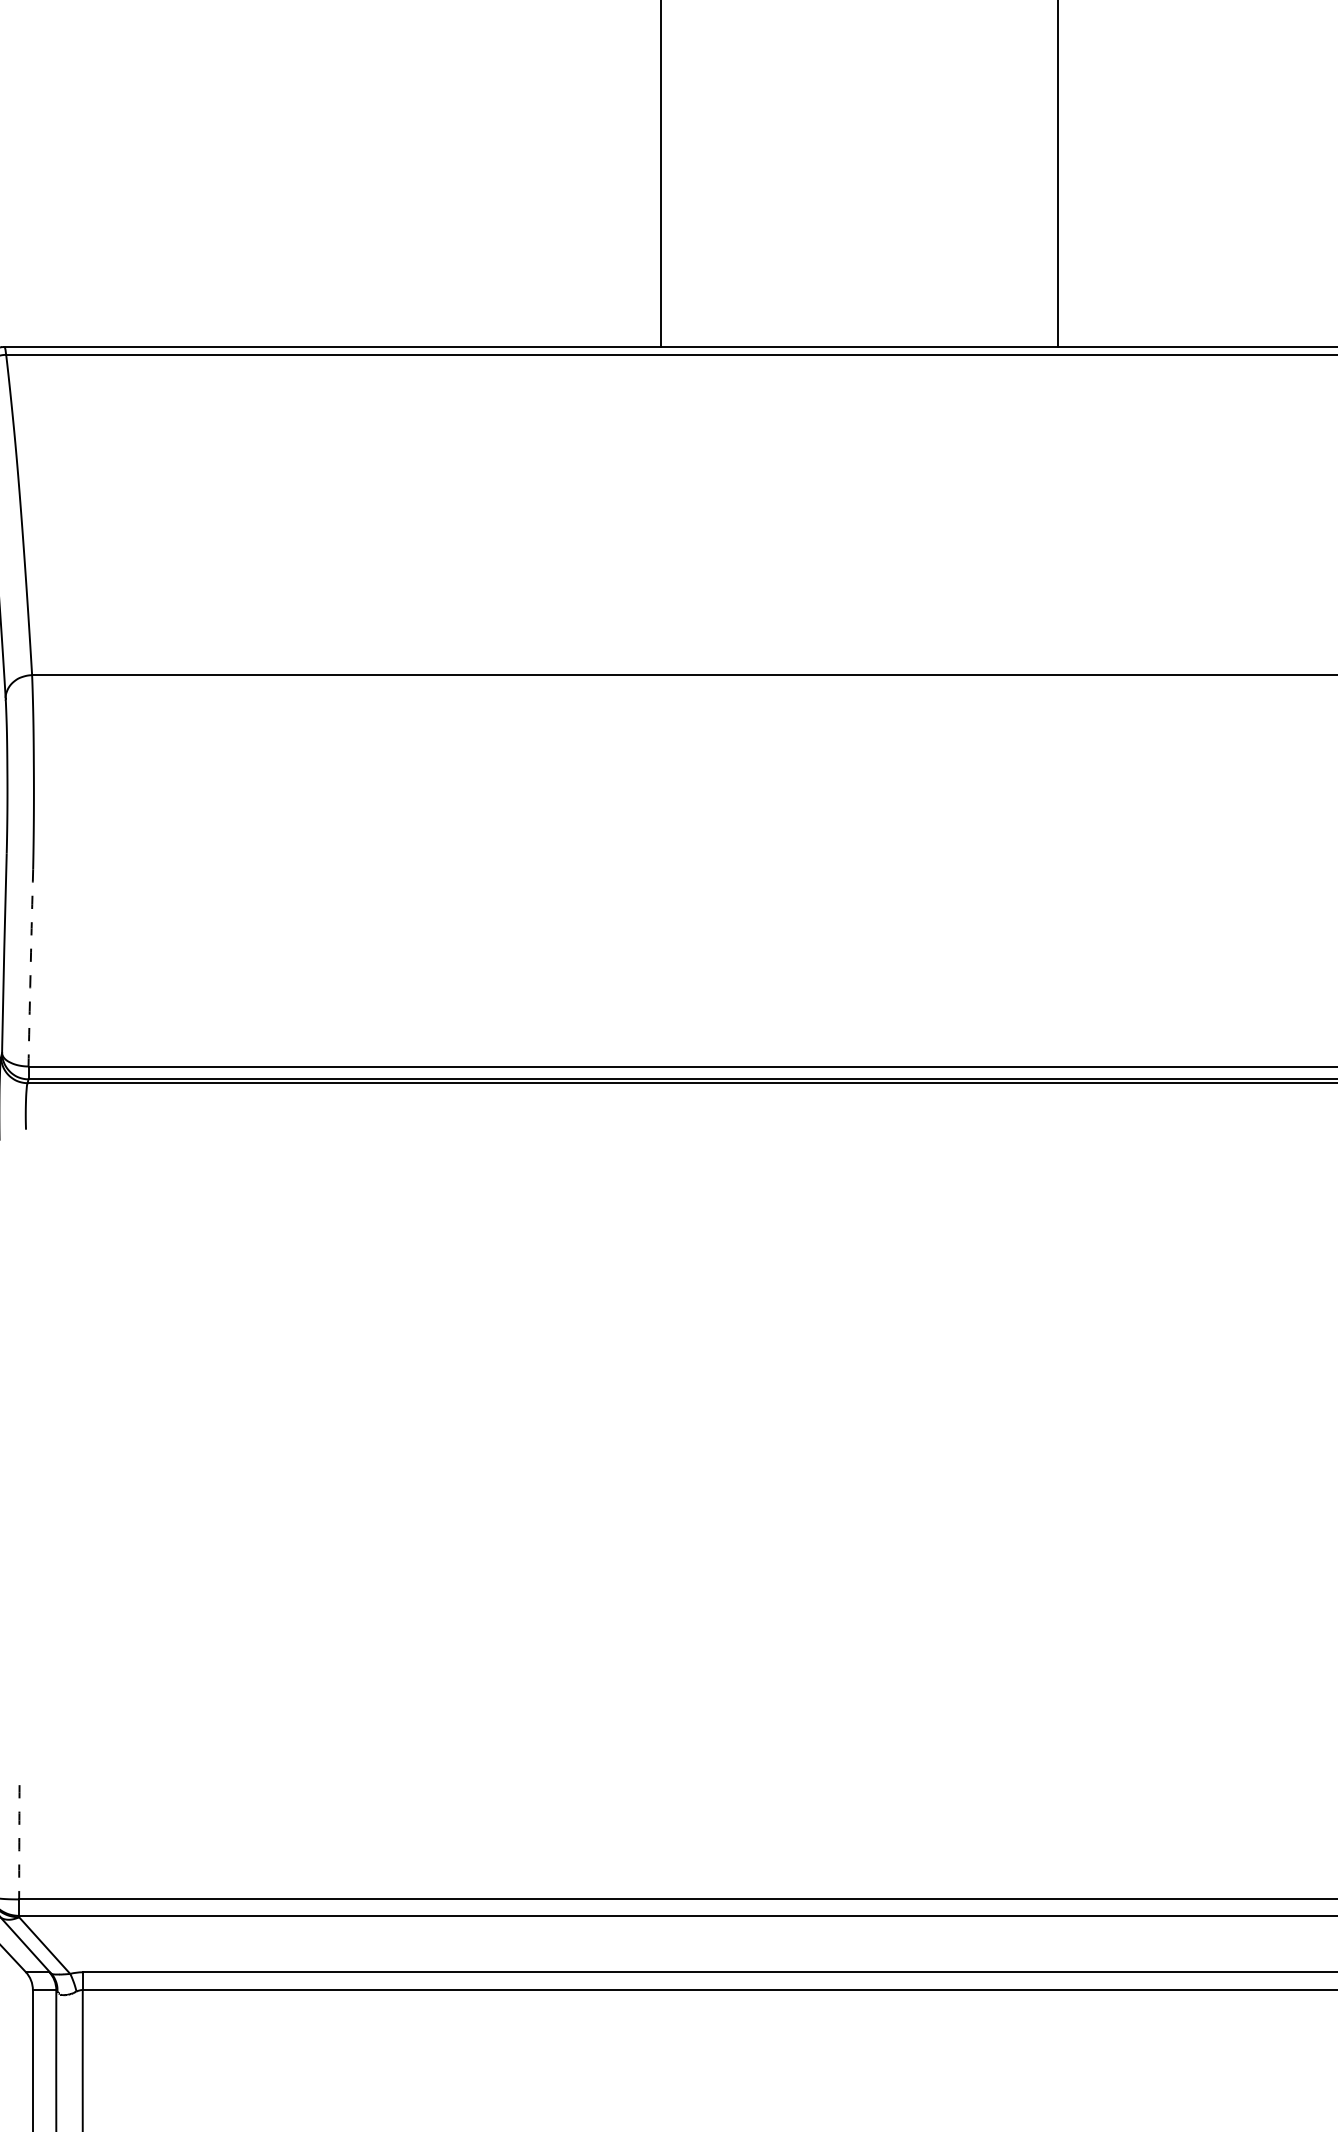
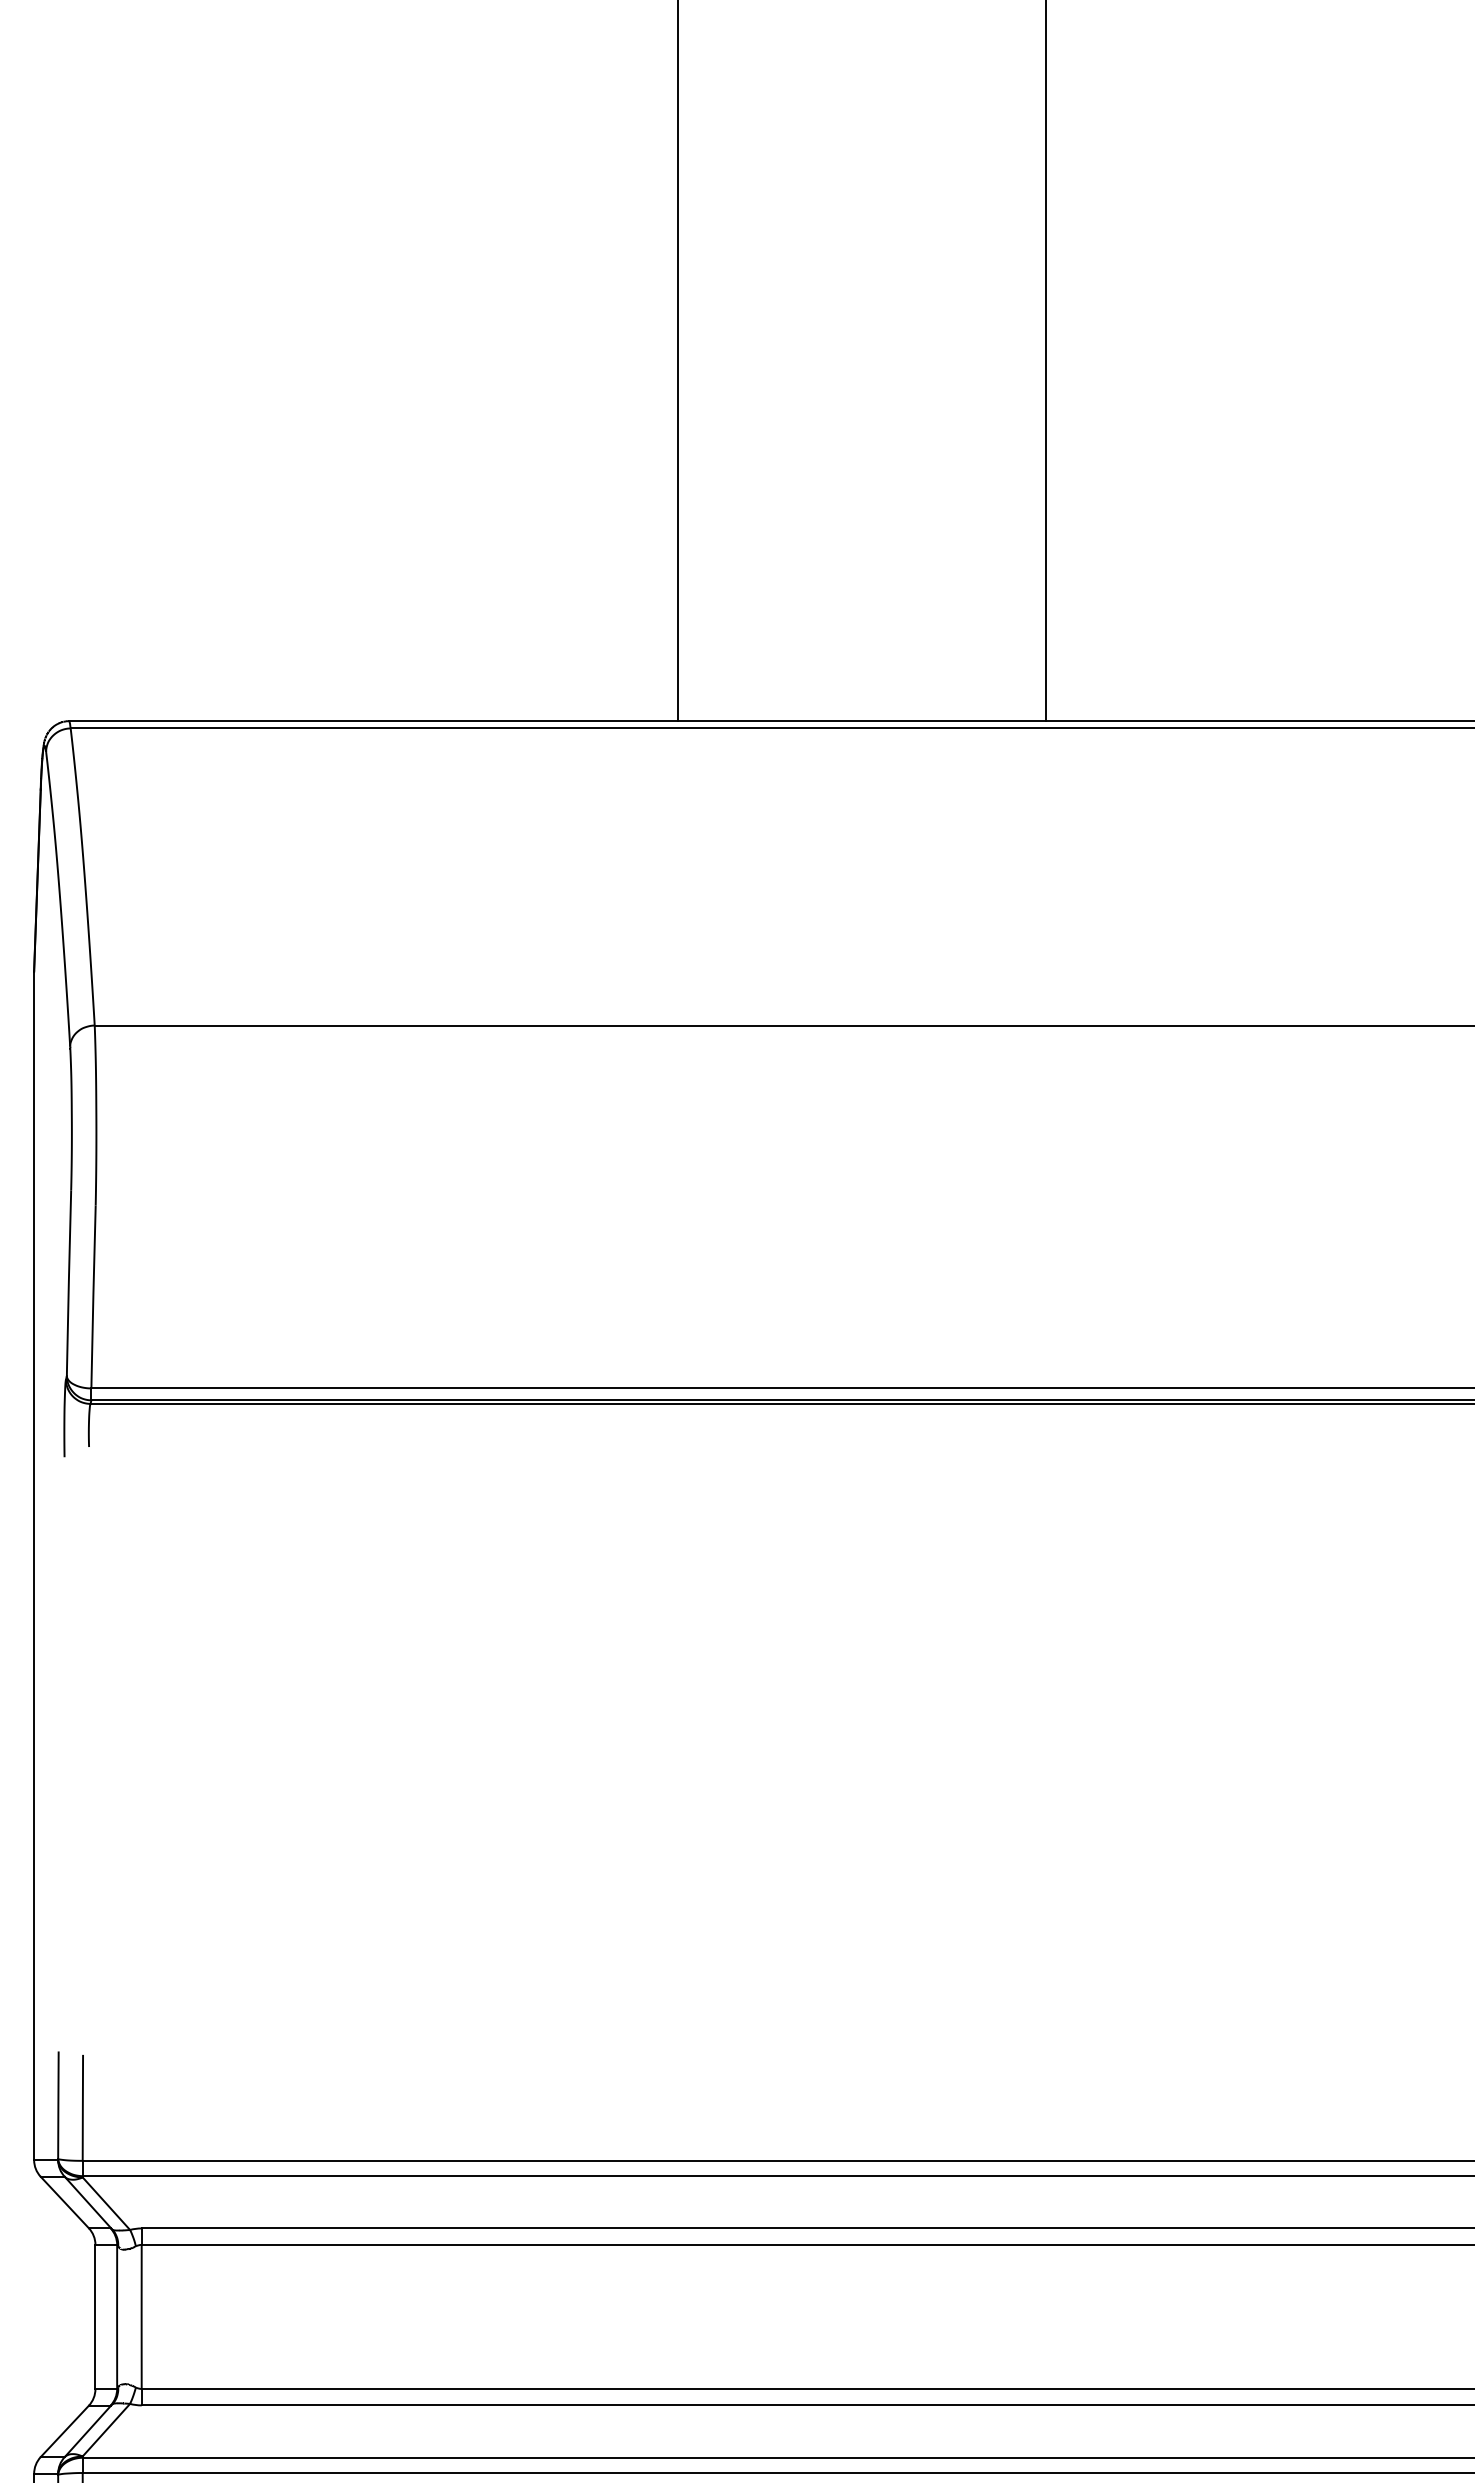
line: (30, 968) -> (93, 1297), dashed -> solid
line: (18, 1842) -> (82, 2108), dashed -> solid

